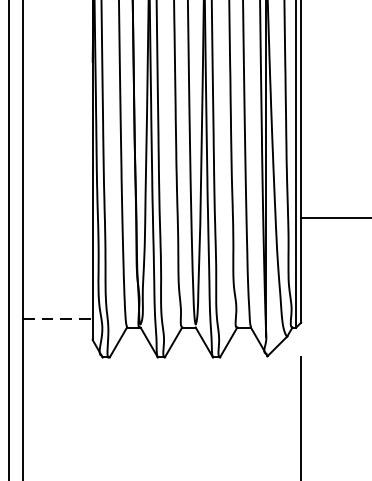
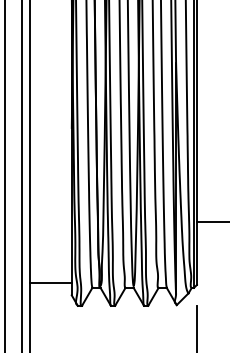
line: (57, 318) -> (50, 282), dashed -> solid

